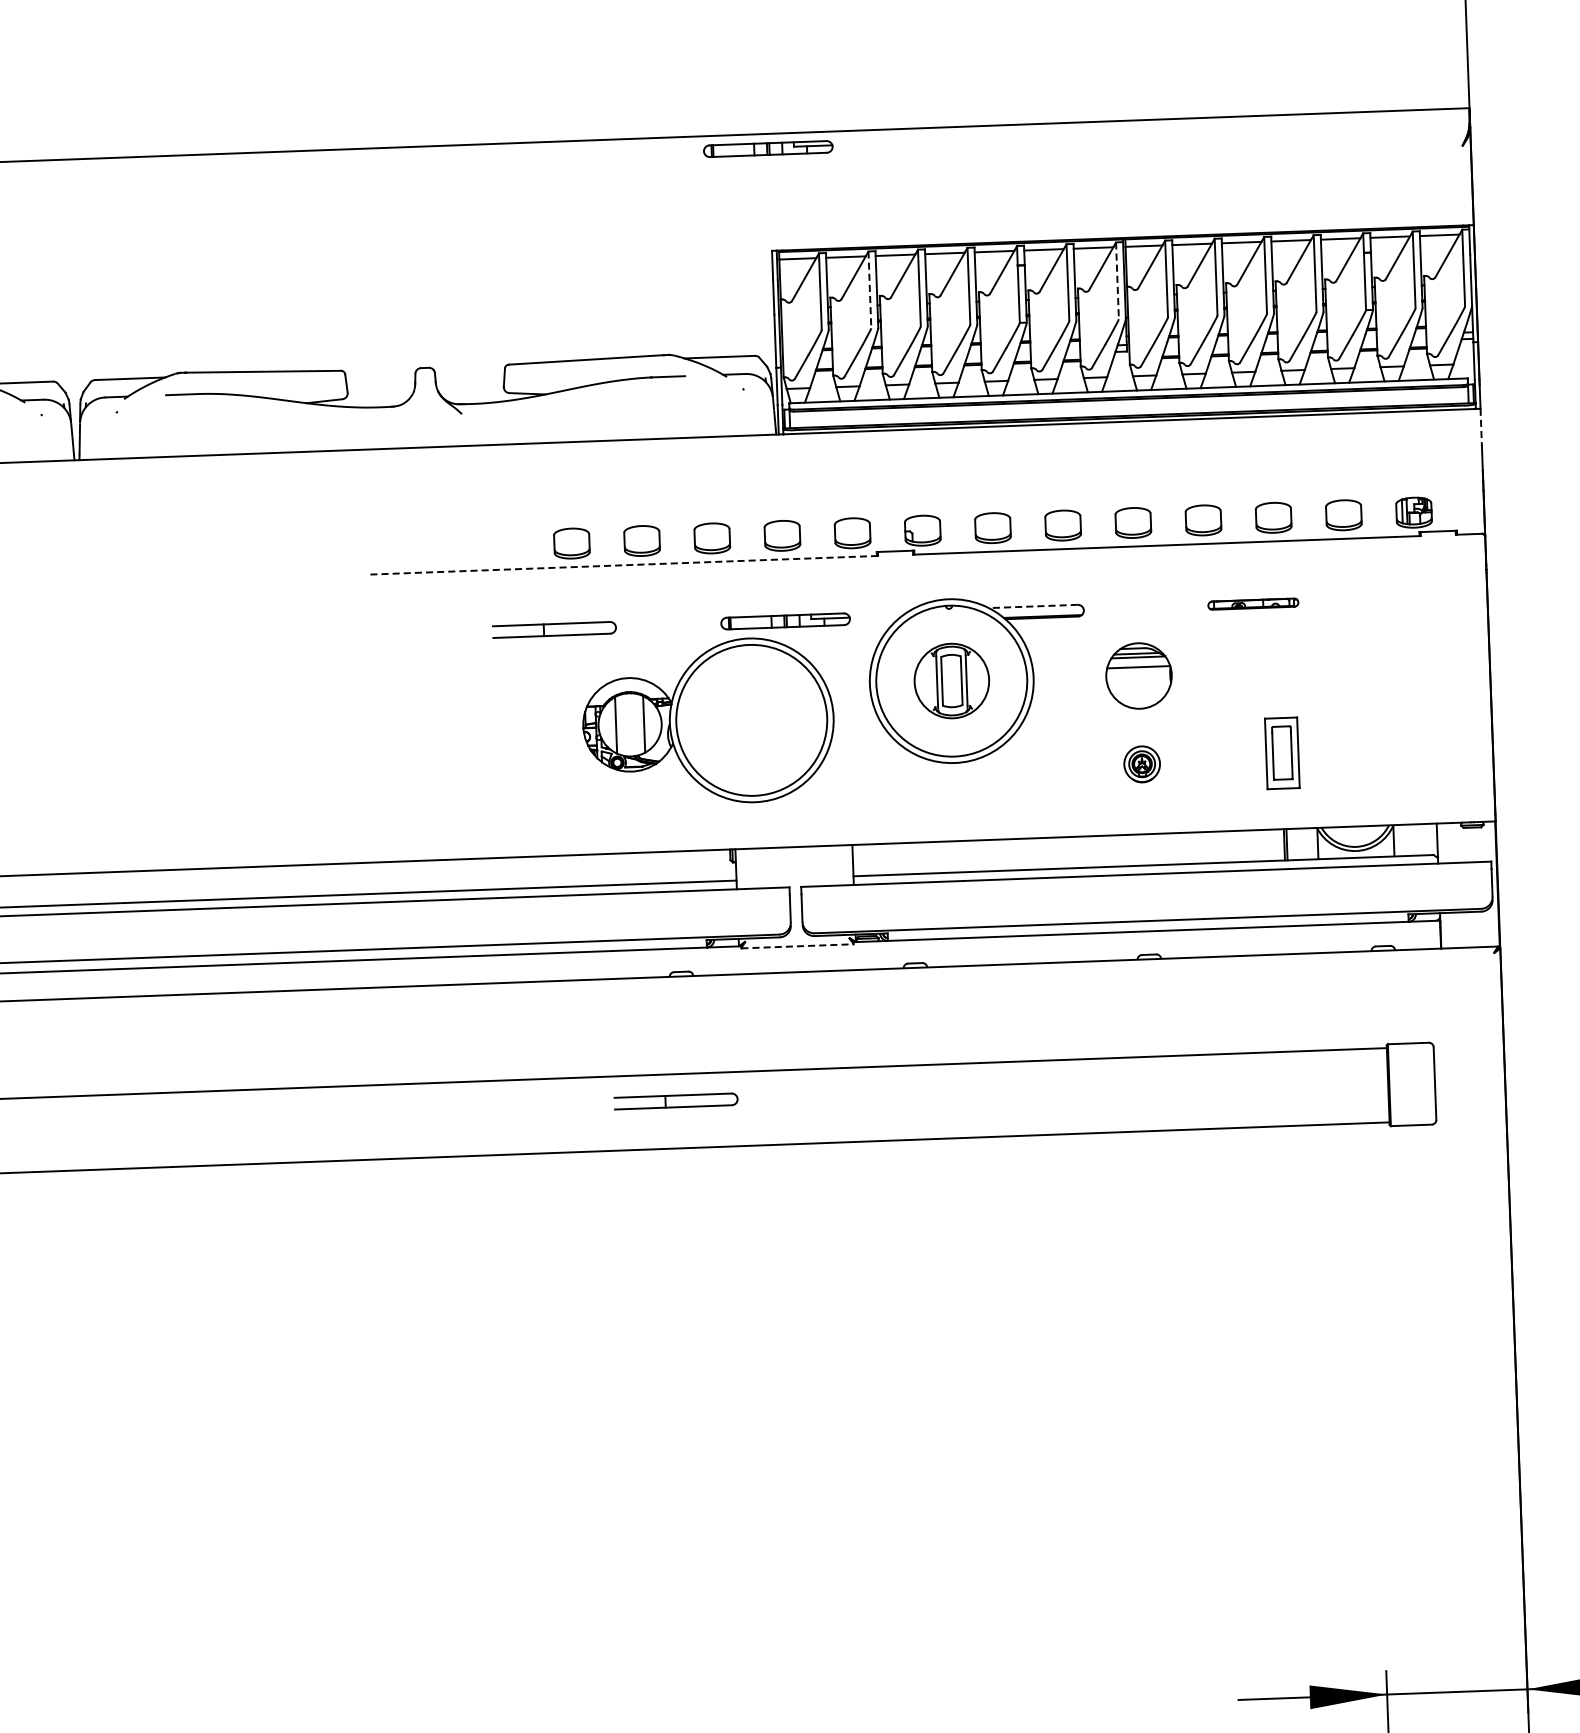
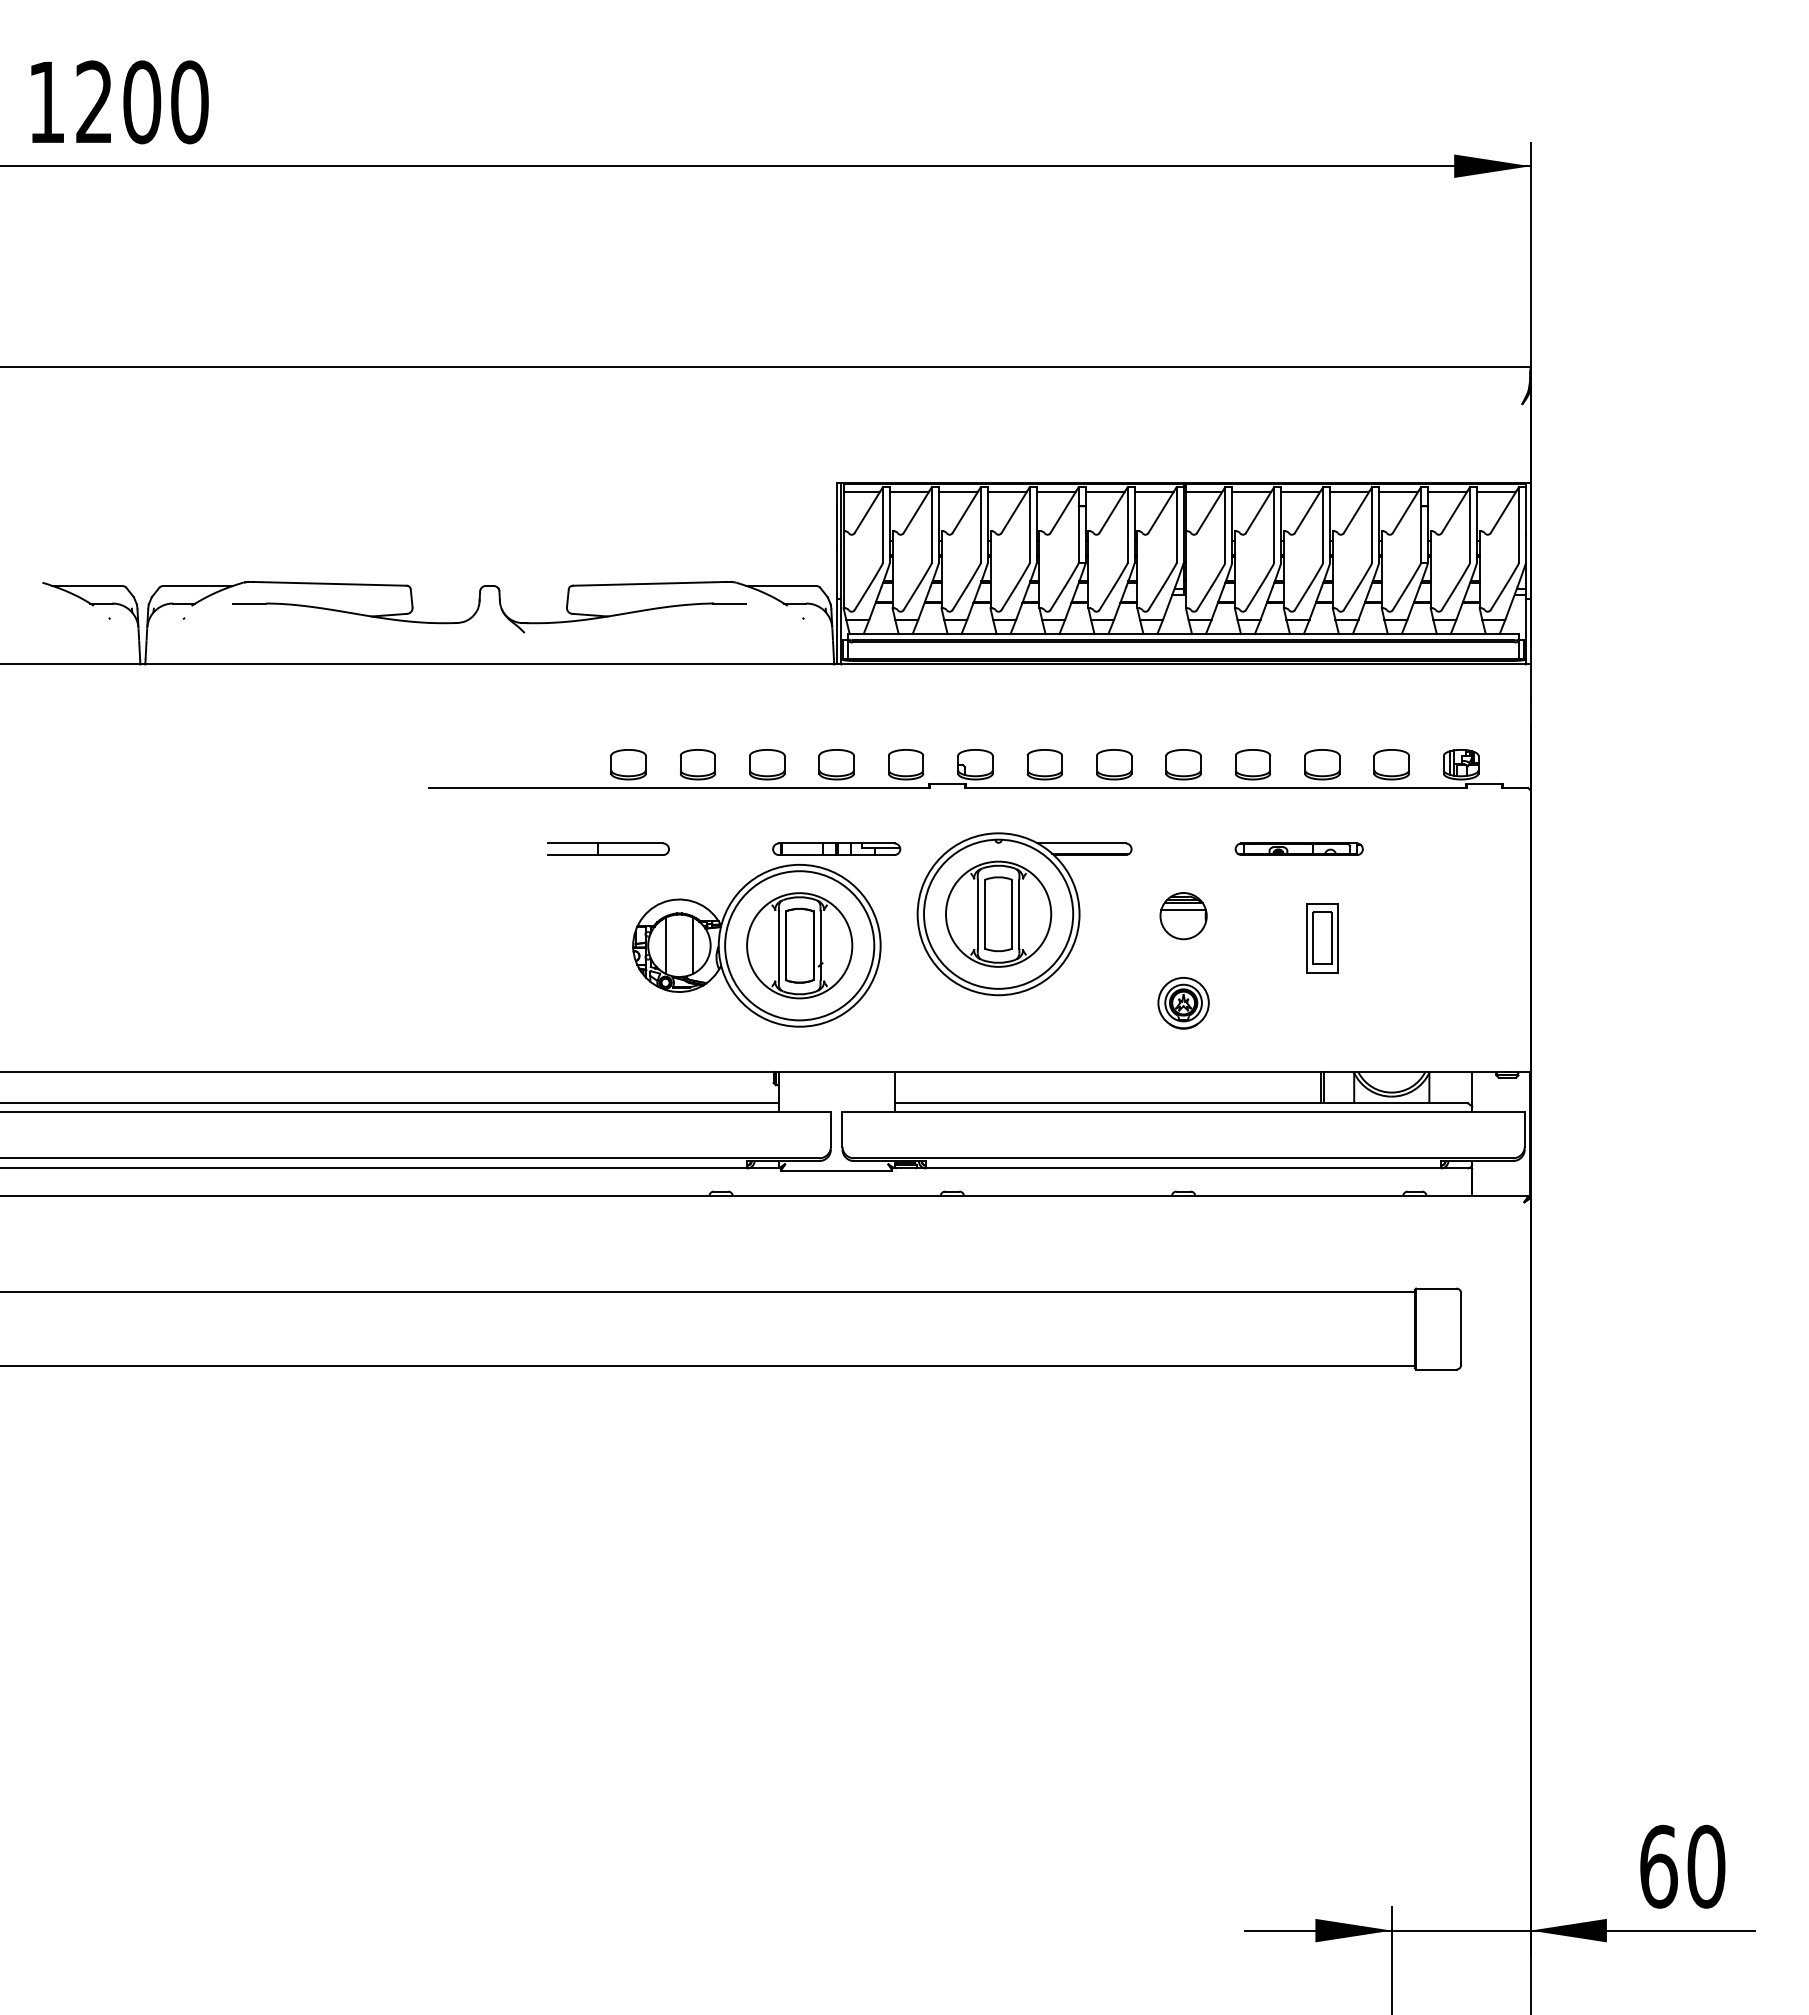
part: (768, 148) -> (836, 381), removed
line: (1117, 280) -> (1176, 524), dashed -> solid
line: (869, 289) -> (931, 524), dashed -> solid
line: (1481, 428) -> (1530, 683), dashed -> solid
line: (624, 564) -> (679, 787), dashed -> solid
part: (1252, 603) -> (1298, 848), size x1.43
line: (1032, 606) -> (1081, 843), dashed -> solid
part: (1138, 676) -> (1183, 916), size x0.71
part: (951, 680) -> (998, 913), size x1.43
part: (751, 720) -> (799, 945), added
part: (1282, 753) -> (1322, 938), moved
part: (1142, 764) -> (1183, 1003), size x1.43
line: (797, 946) -> (836, 1170), dashed -> solid
part: (676, 1100) -> (711, 1318), removed

